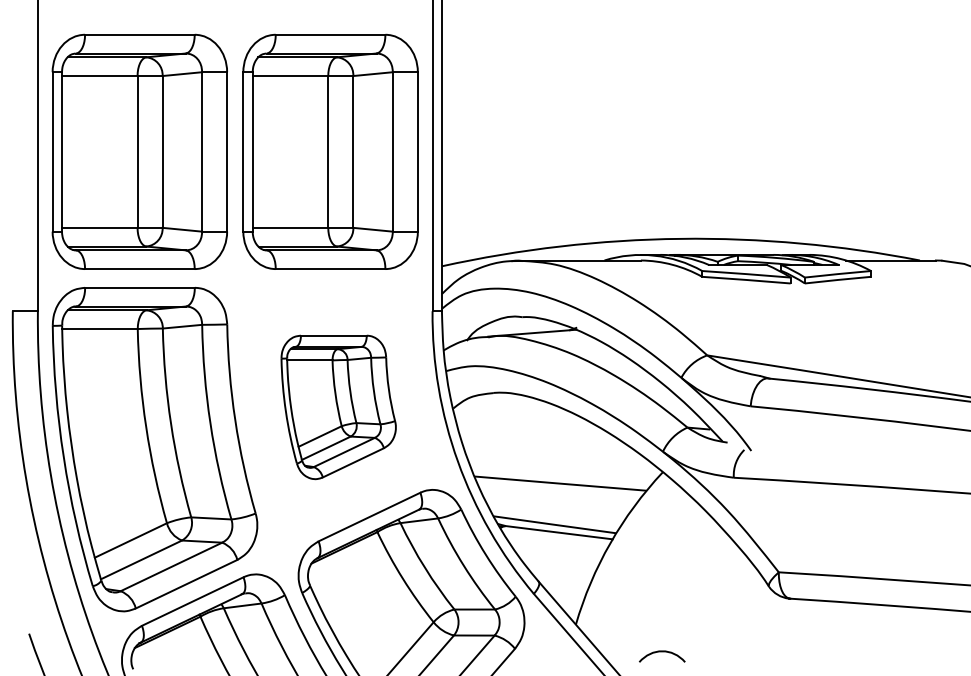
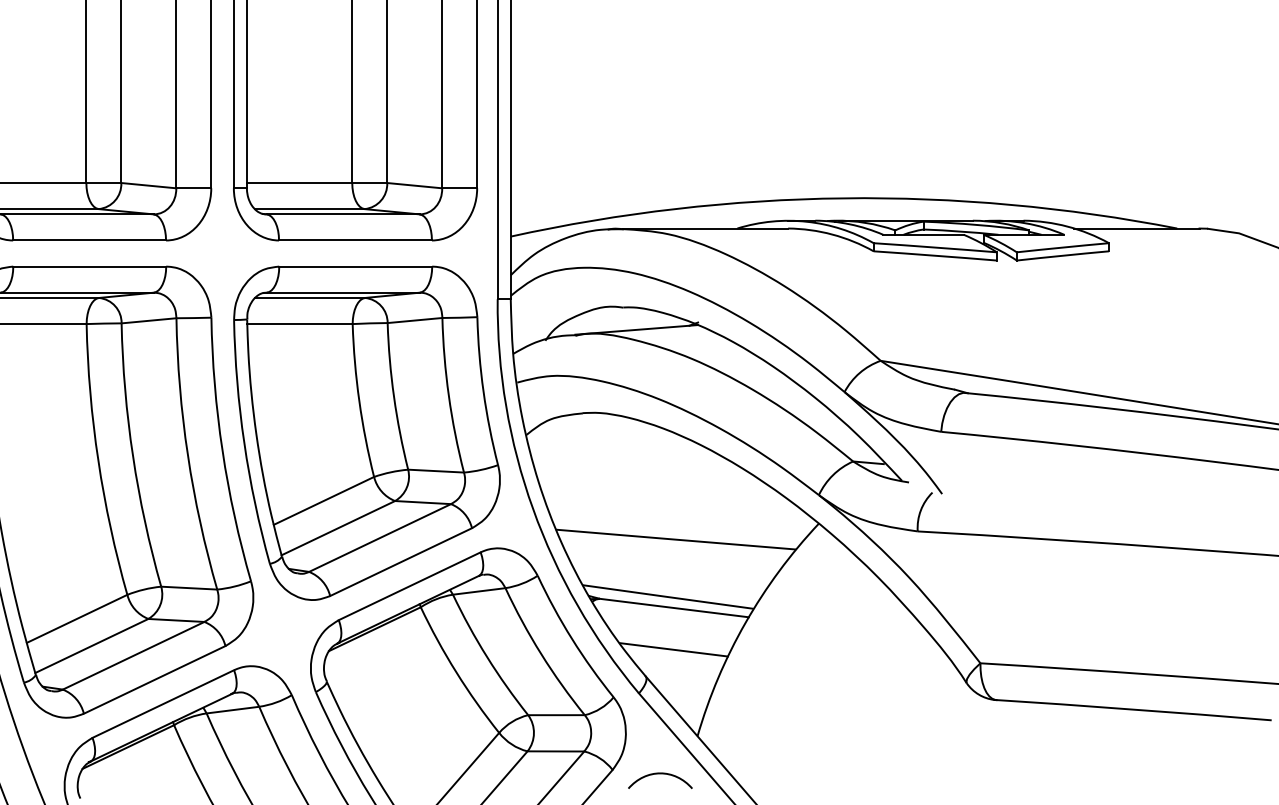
part: (338, 407) -> (366, 433), size x1.67
line: (558, 562) -> (673, 649), added
curve: (662, 652) -> (660, 775), moved

